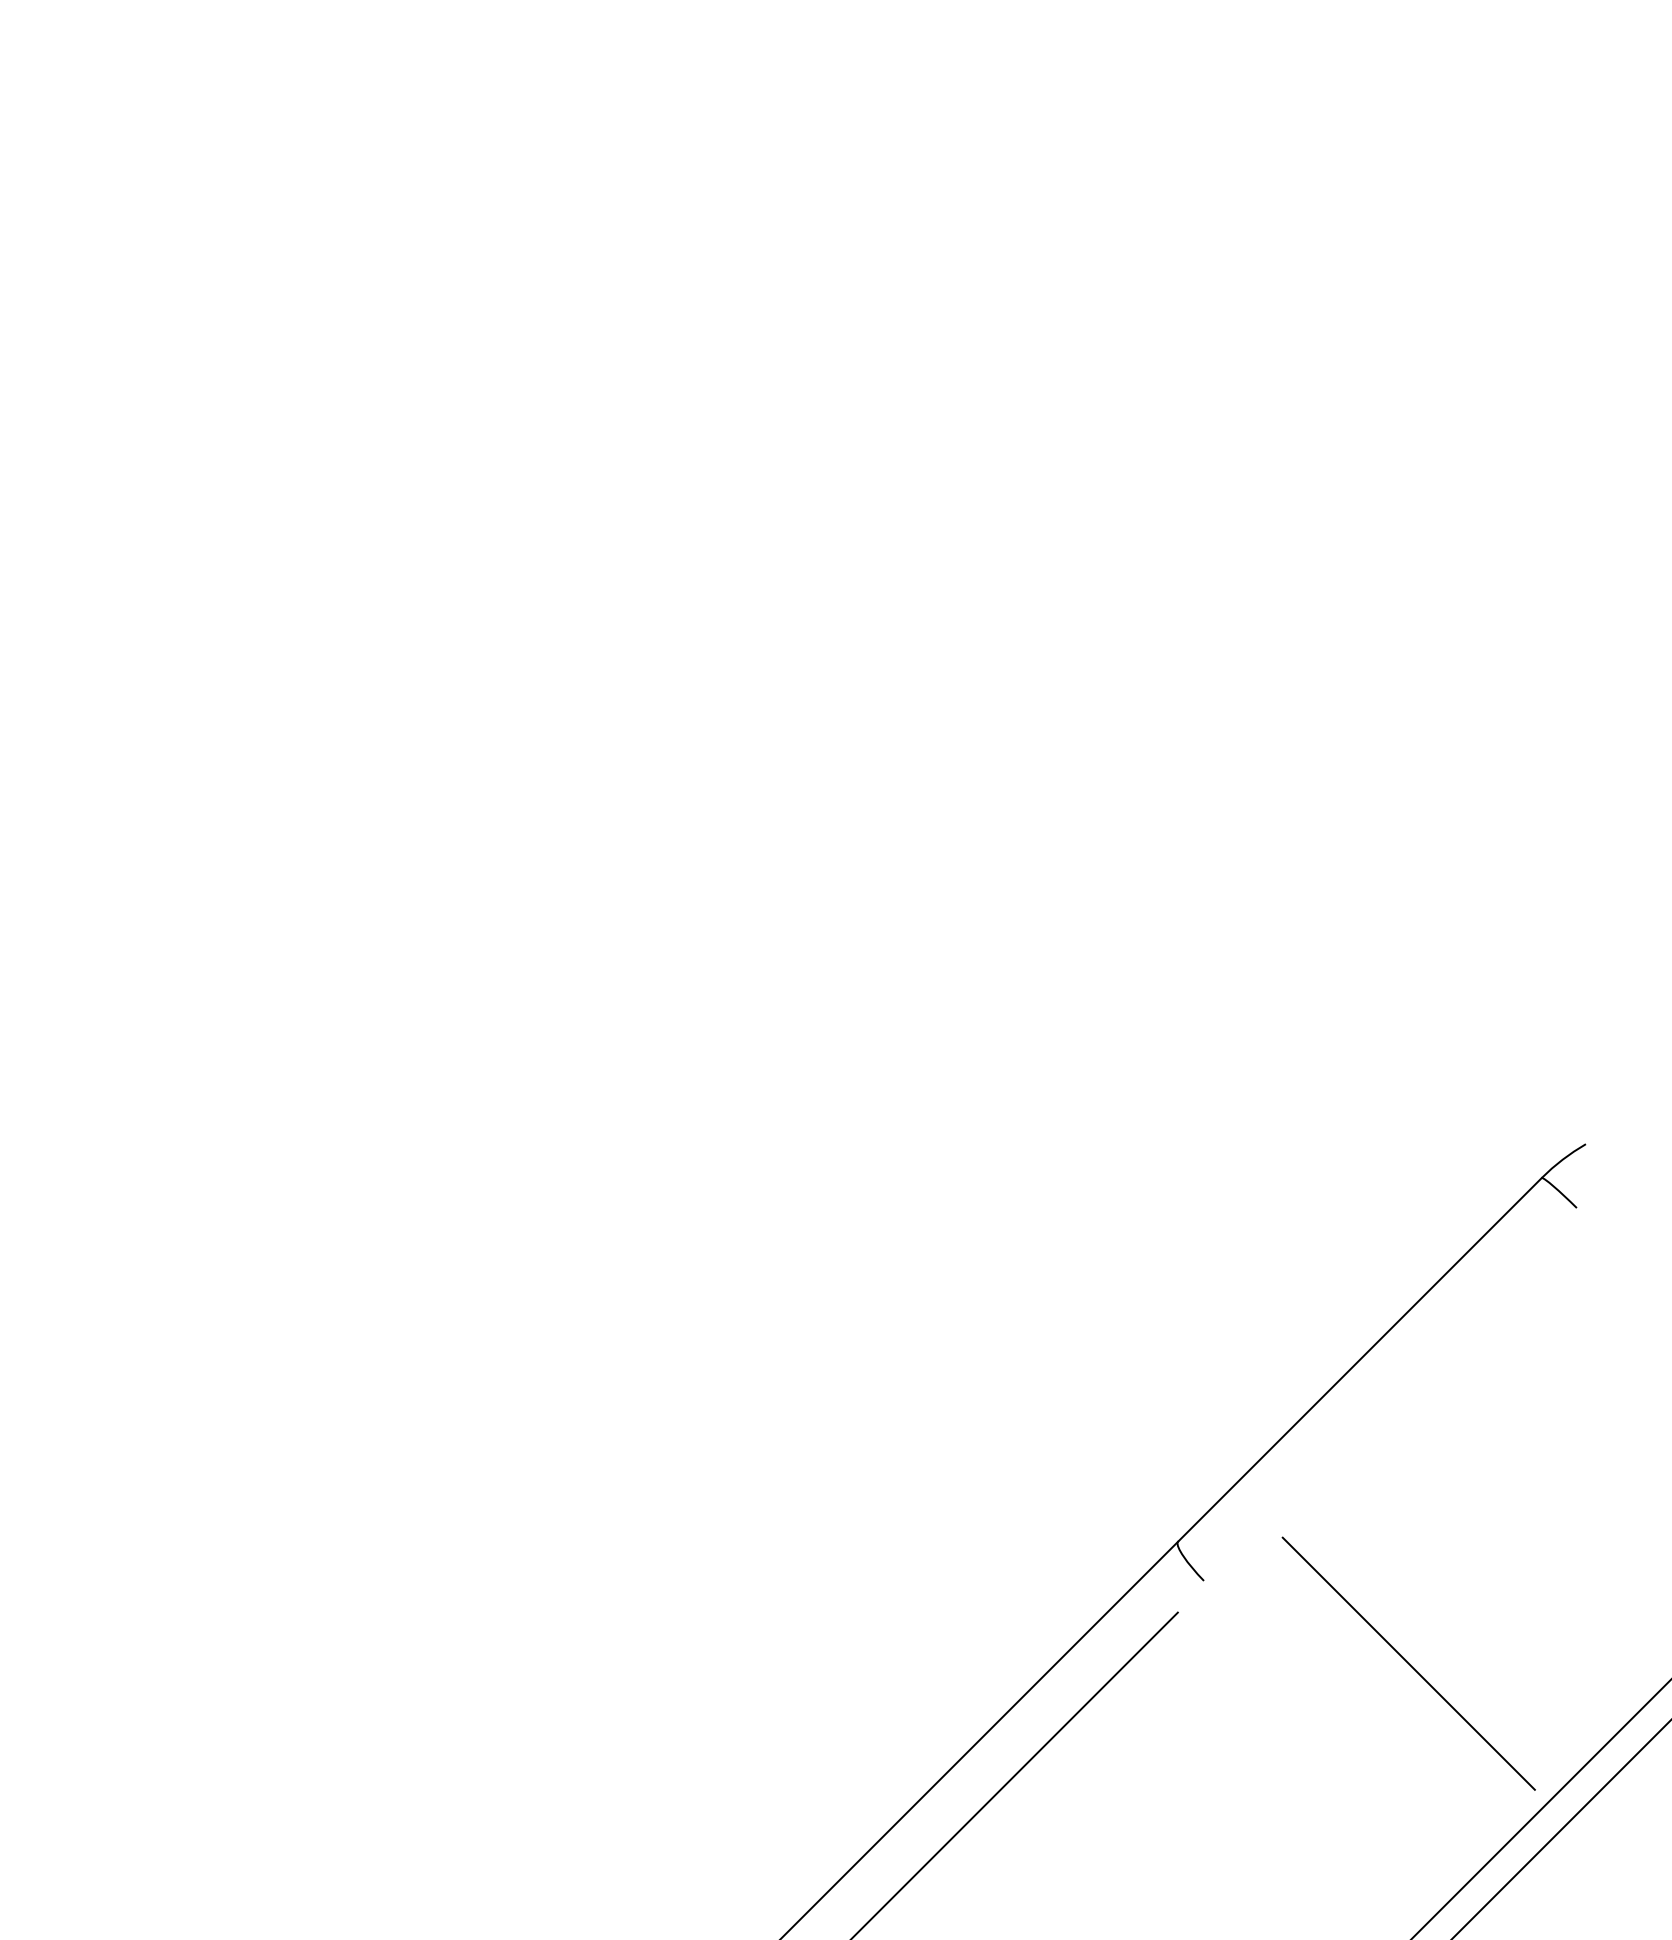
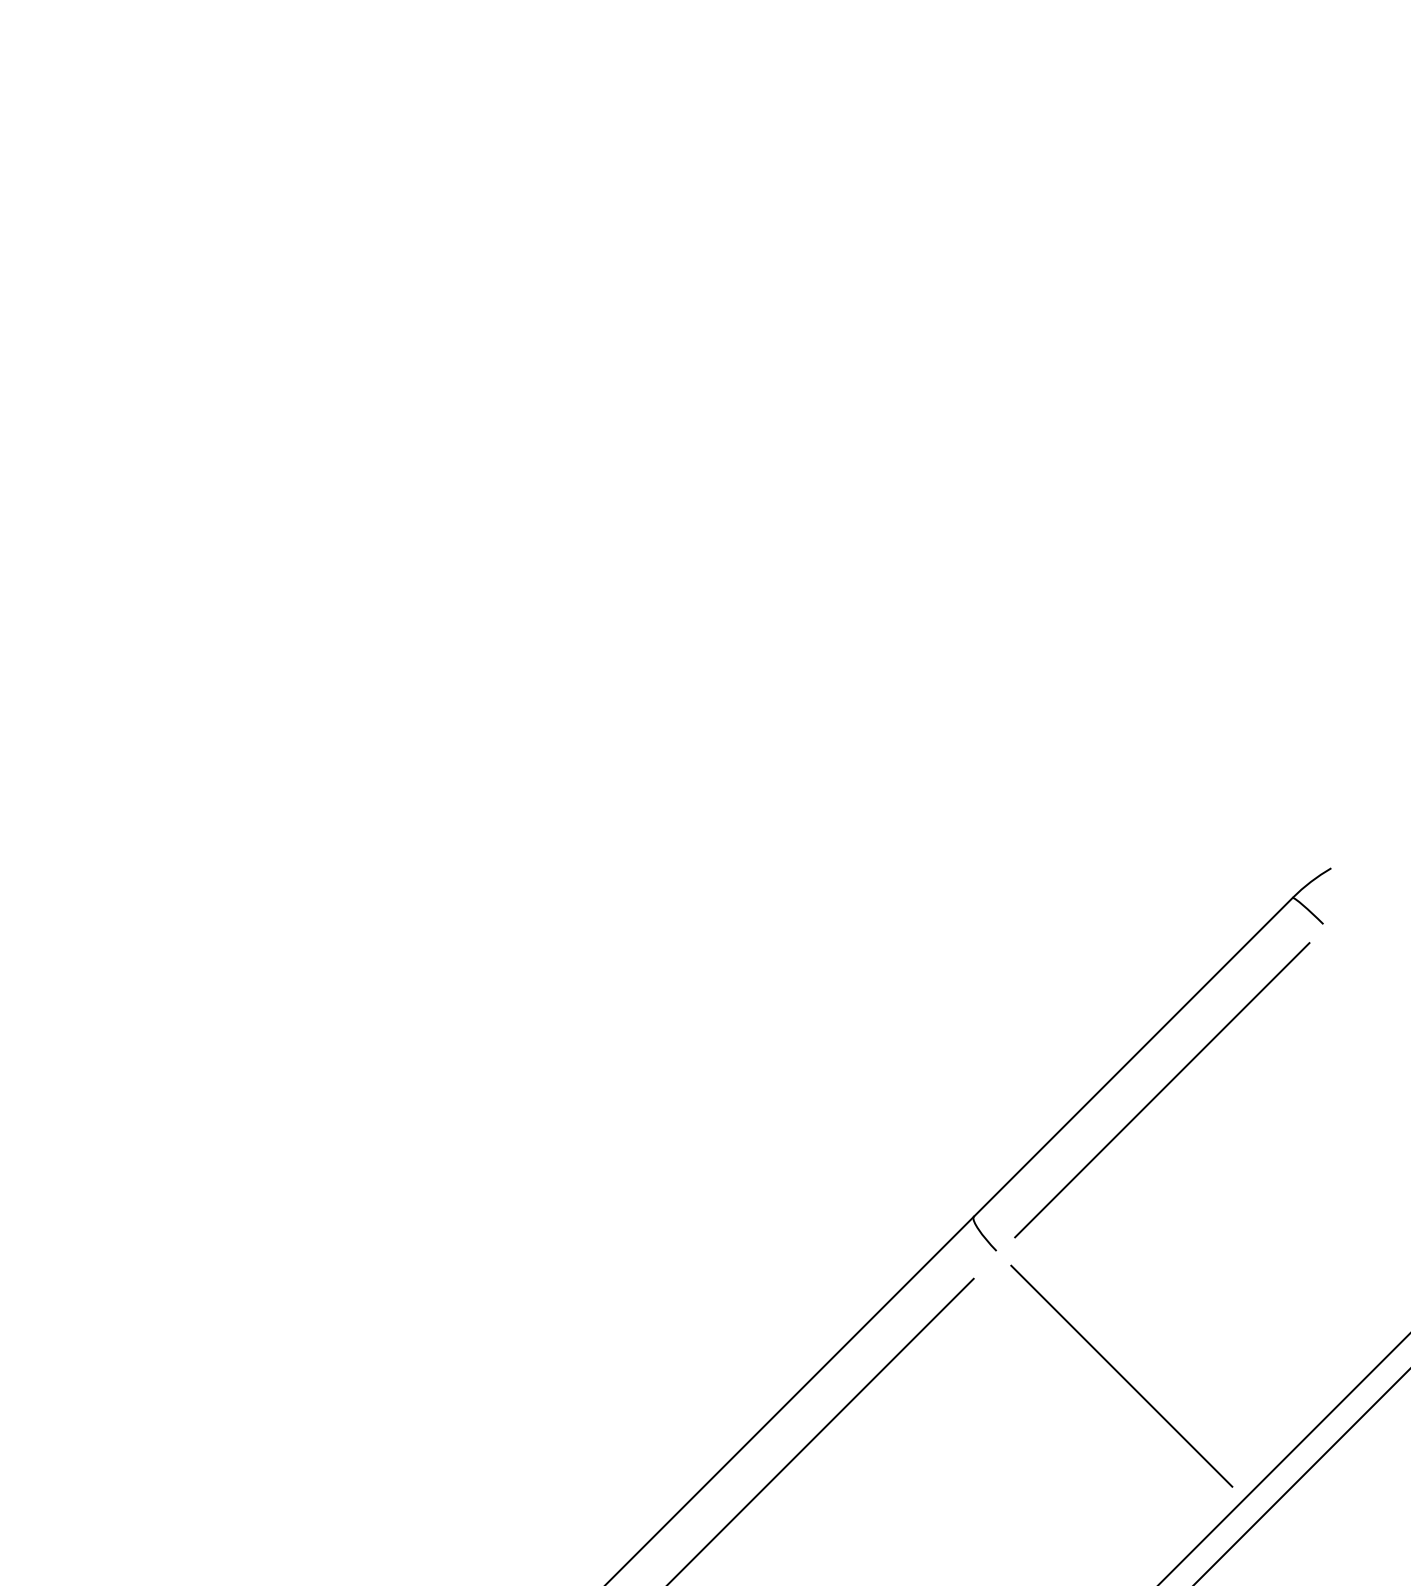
line: (1392, 1397) -> (1161, 1090), added
line: (1408, 1663) -> (1121, 1376), moved

